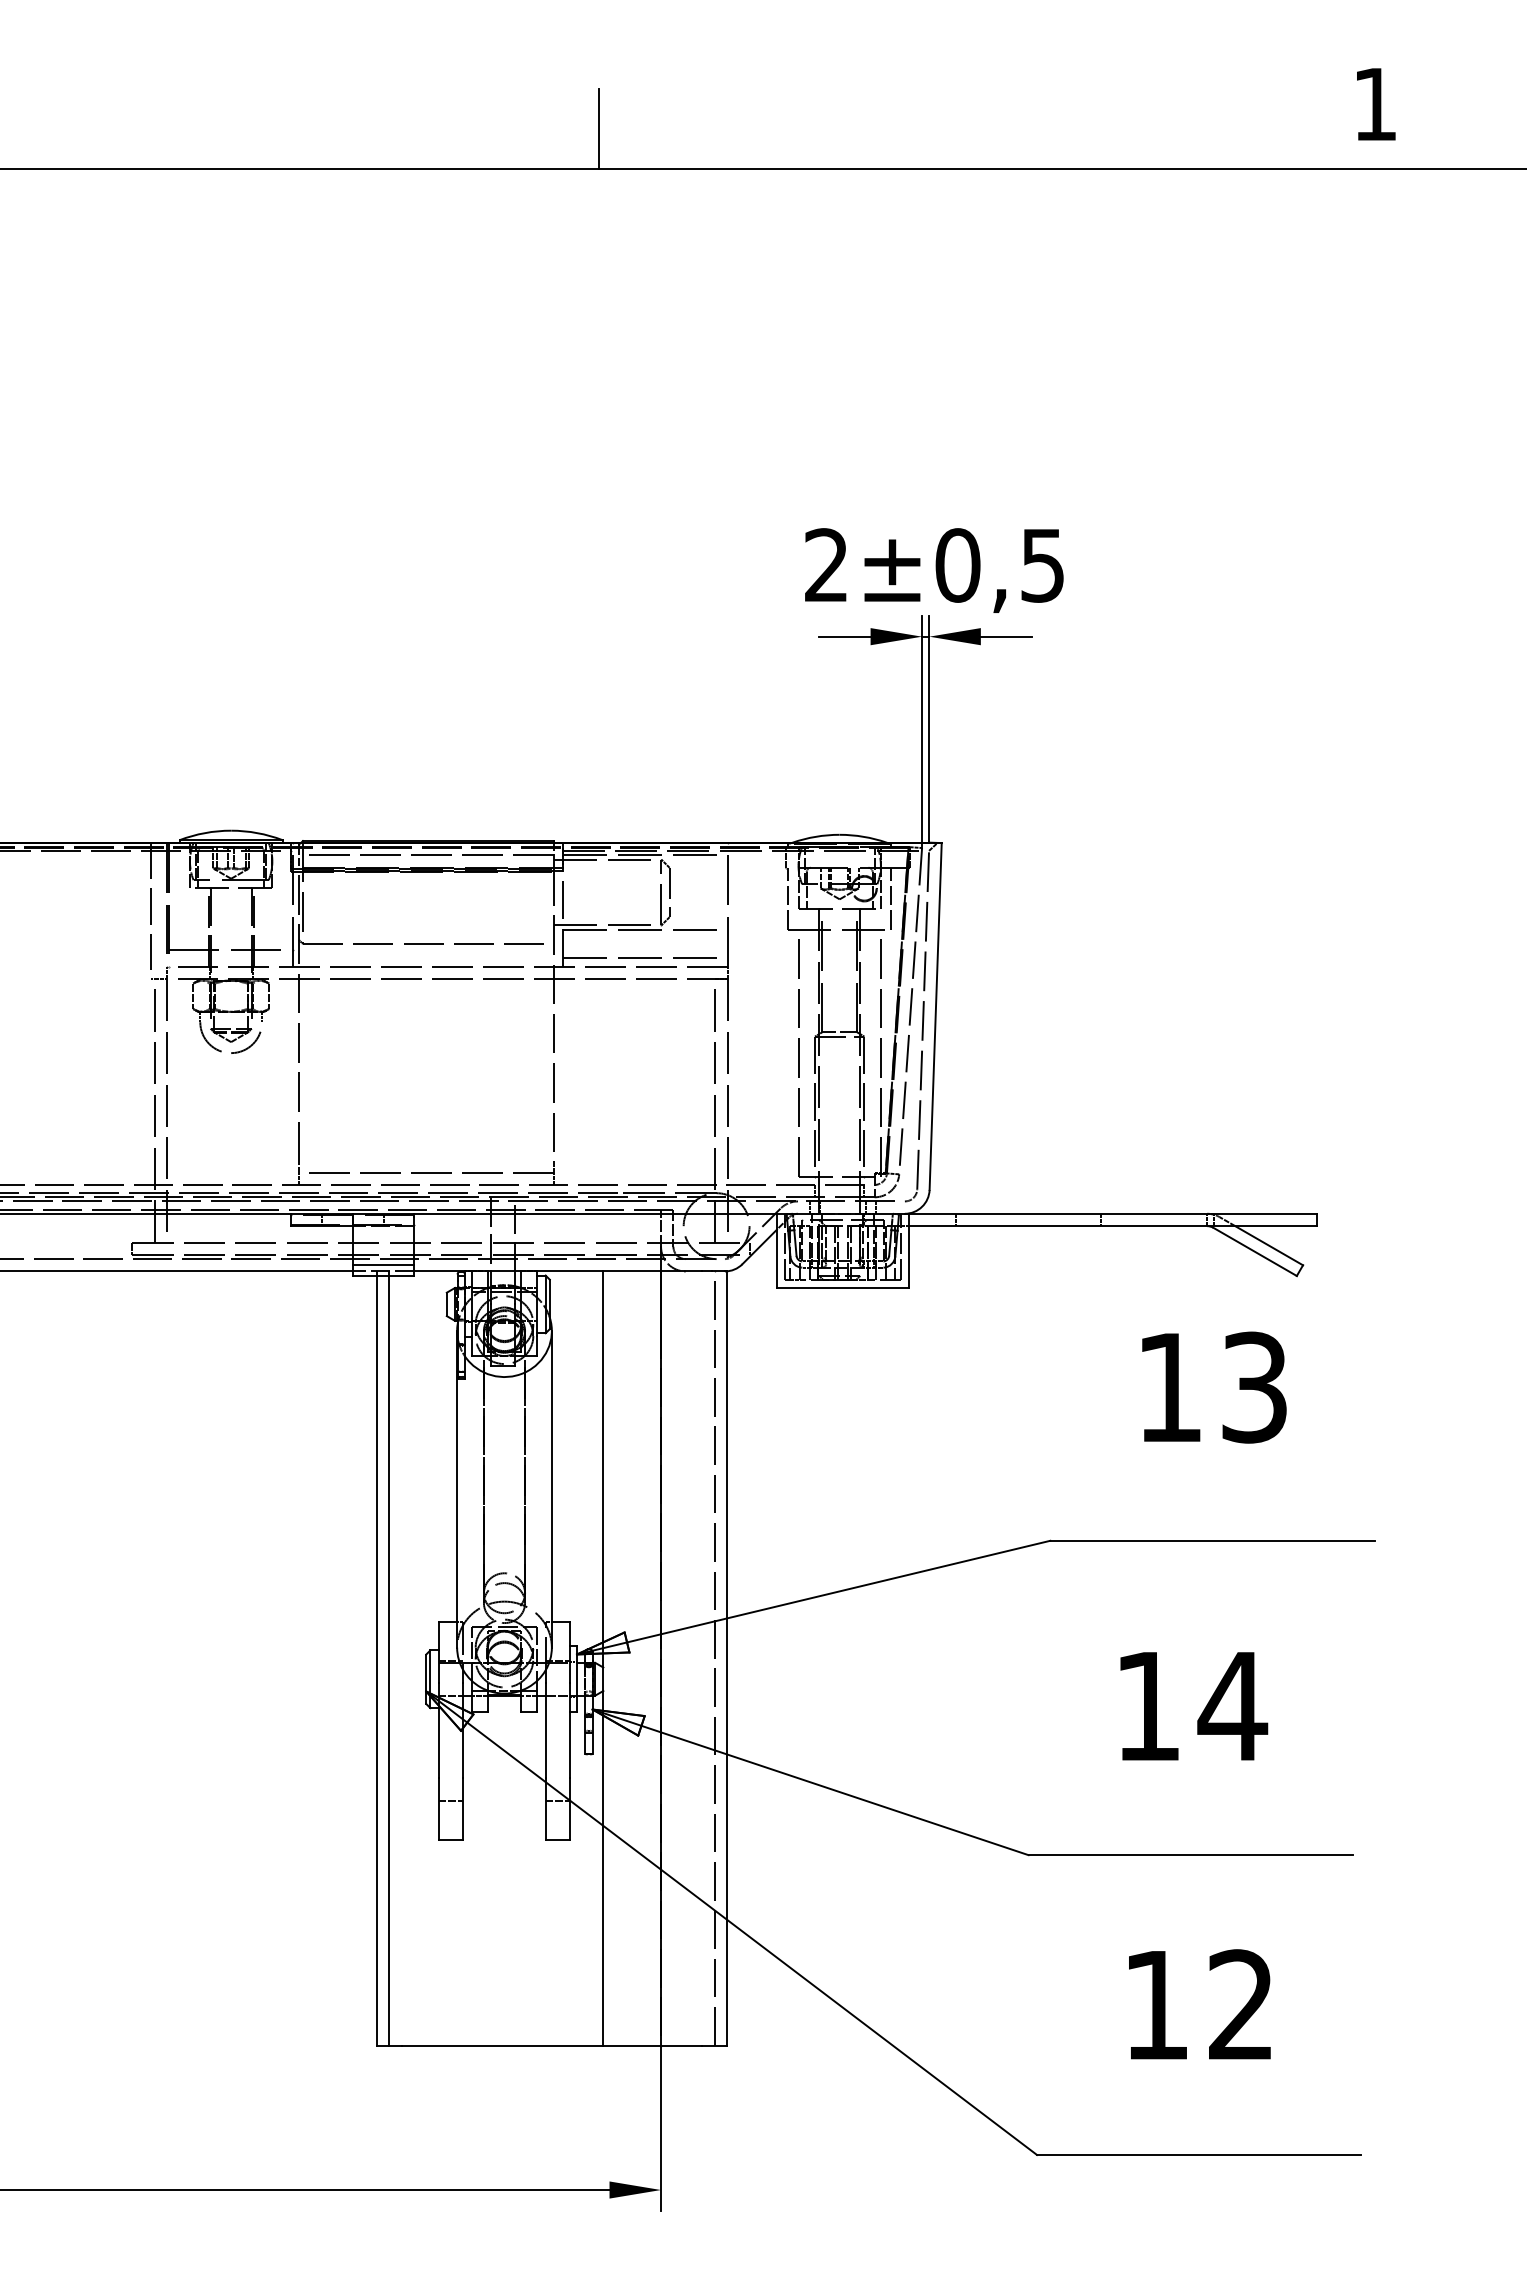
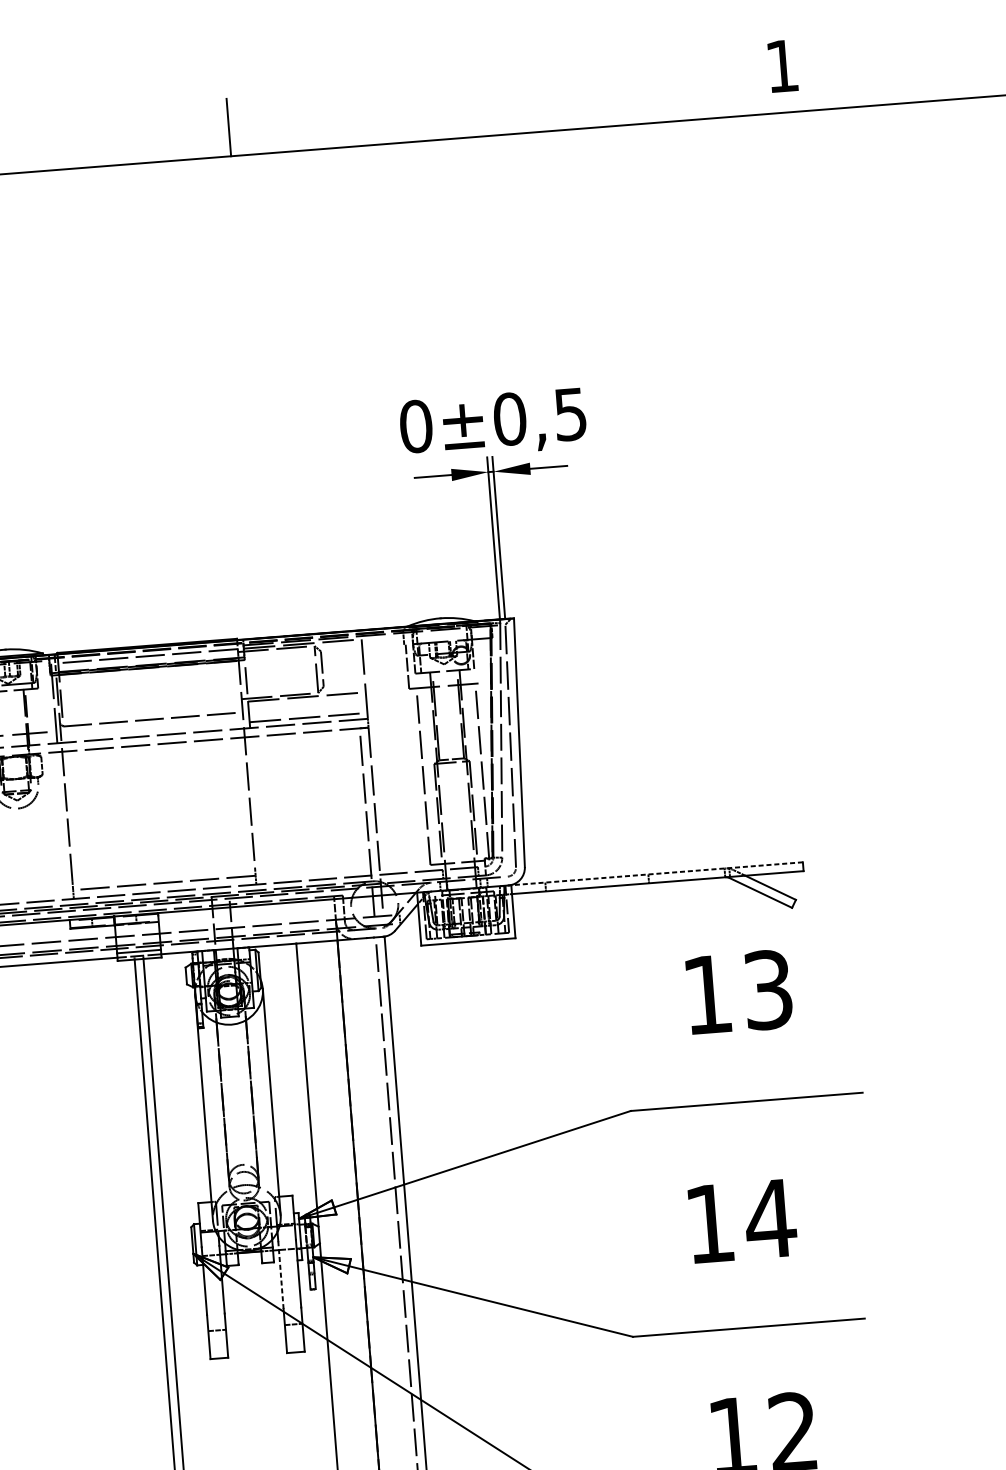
text: (826, 565) -> (416, 426), 2 -> 0
line: (891, 898) -> (481, 660), removed
line: (1112, 1213) -> (656, 873), solid -> dashed
line: (545, 1731) -> (280, 1275), solid -> dashed

